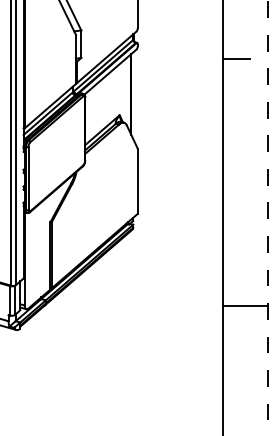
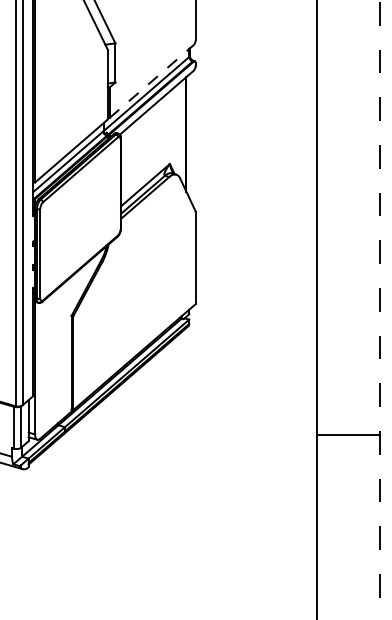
line: (106, 57) -> (151, 81), solid -> dashed
line: (236, 59) -> (335, 84), removed

